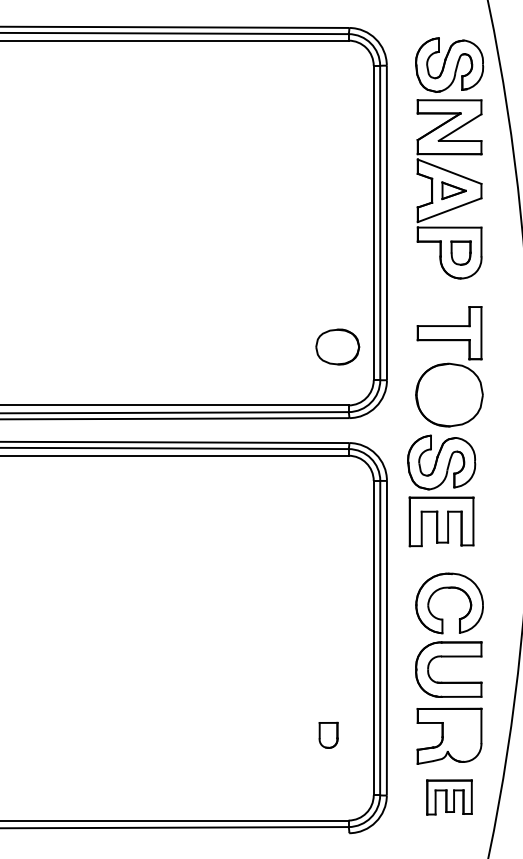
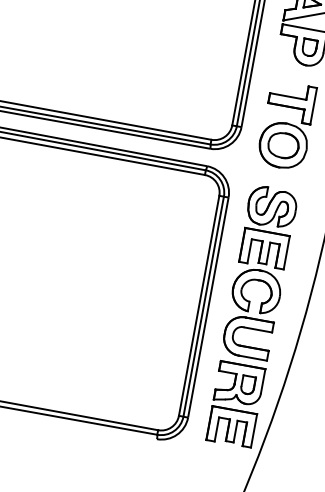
part: (337, 346) -> (283, 145), moved
part: (441, 490) -> (268, 226), moved
part: (328, 734) -> (248, 384), moved
part: (449, 797) -> (231, 427), size x1.43

